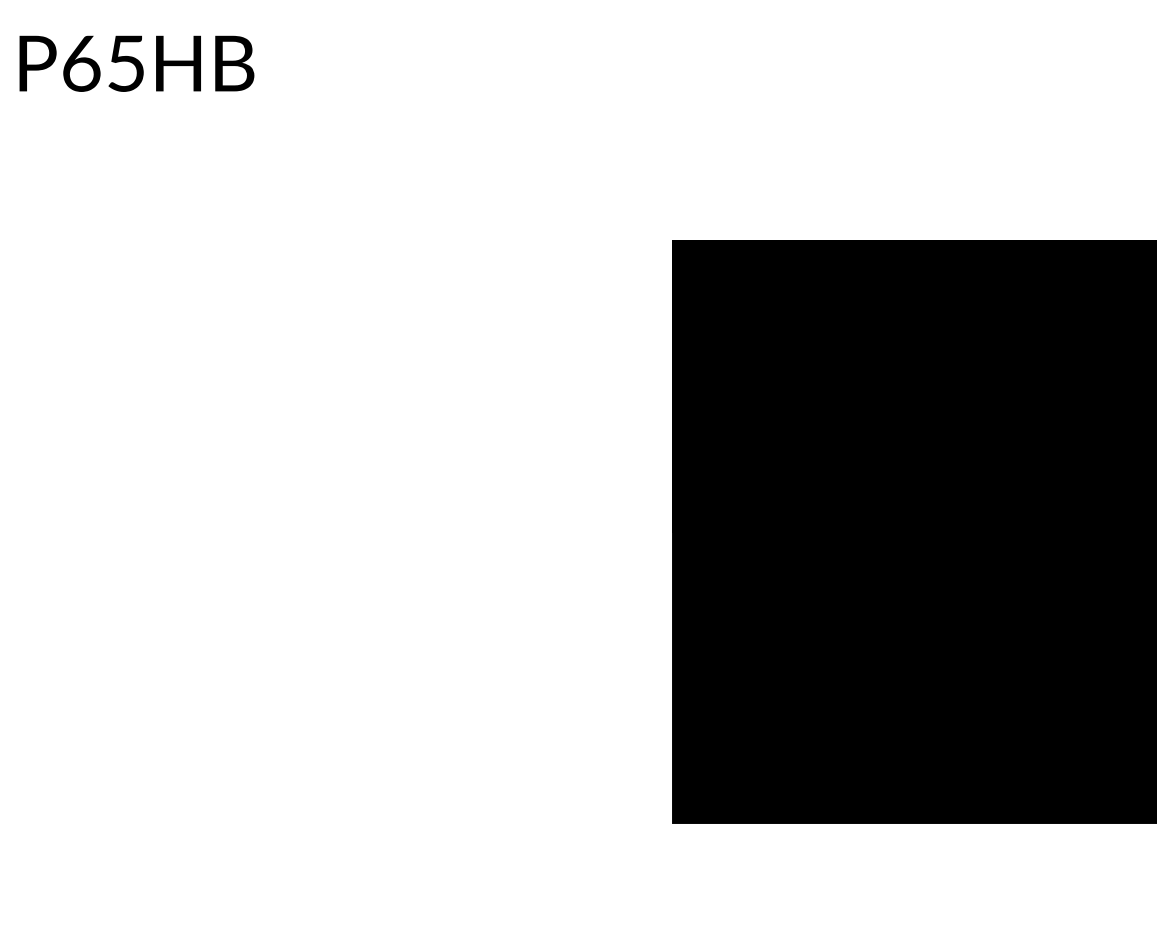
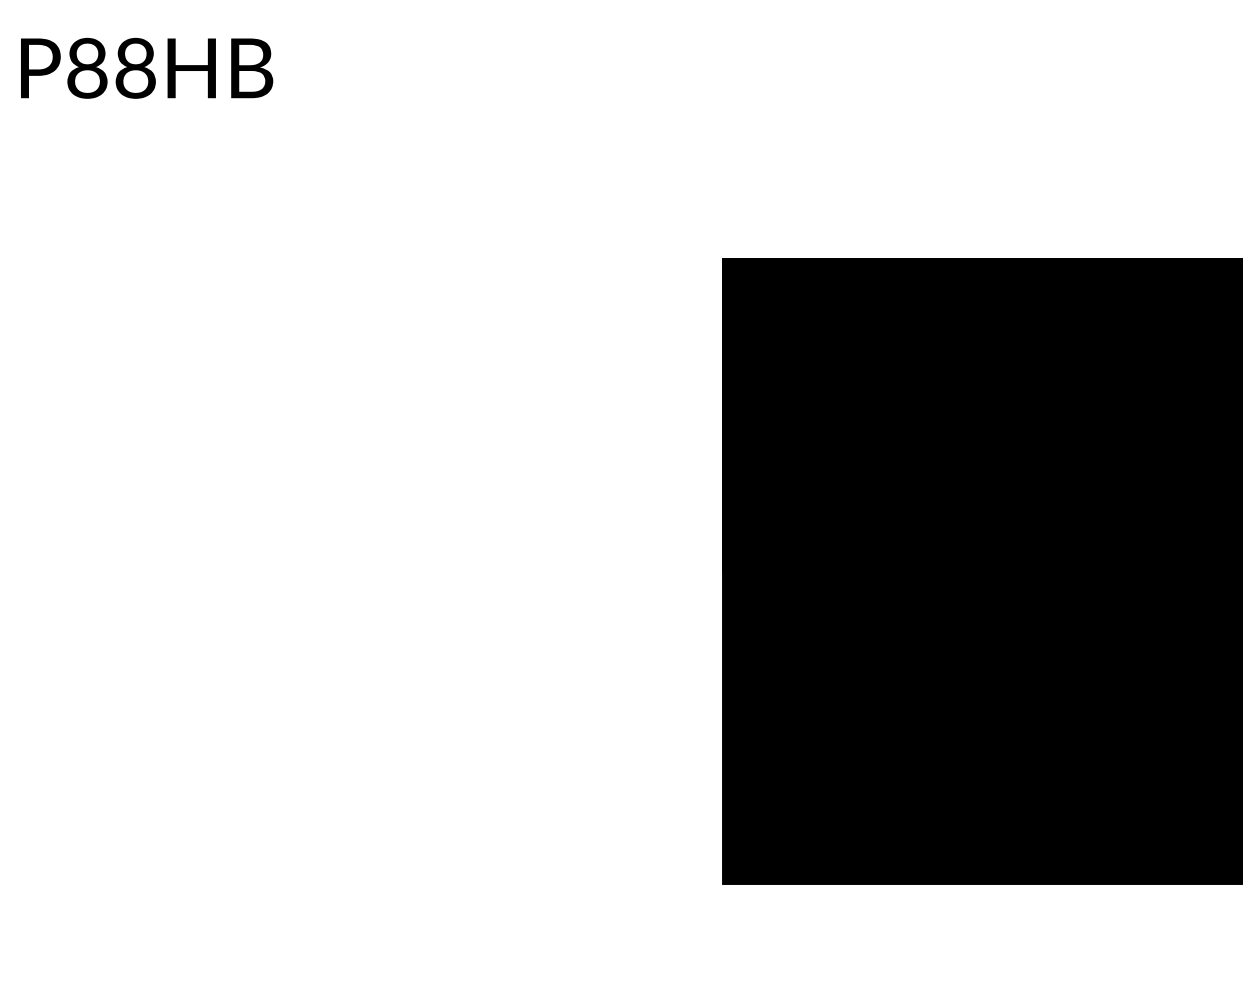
text: (103, 63) -> (111, 68), P65HB -> P88HB

